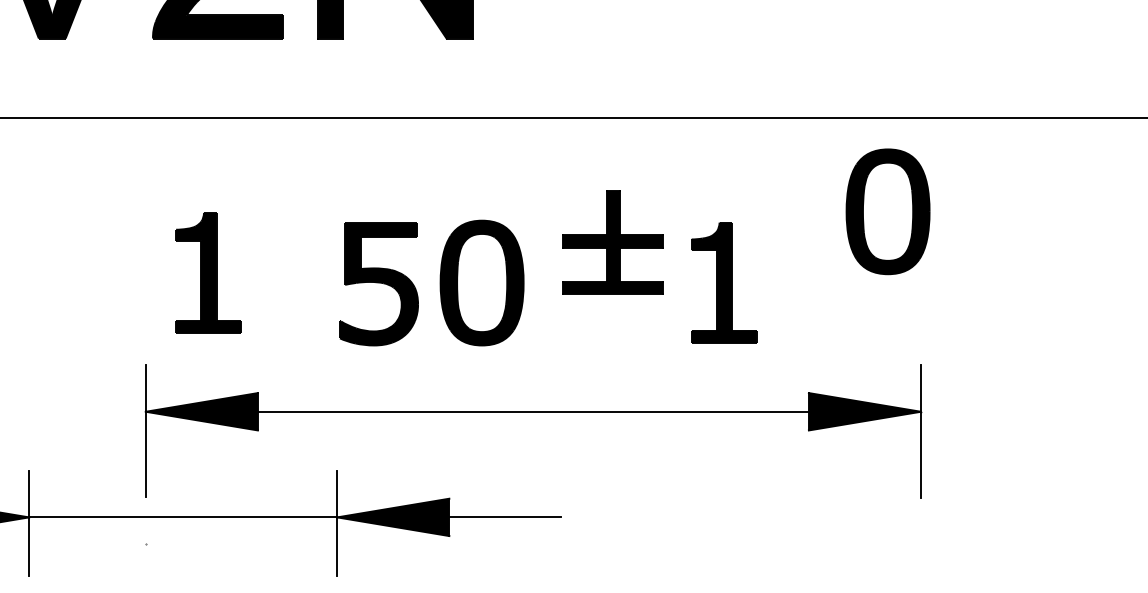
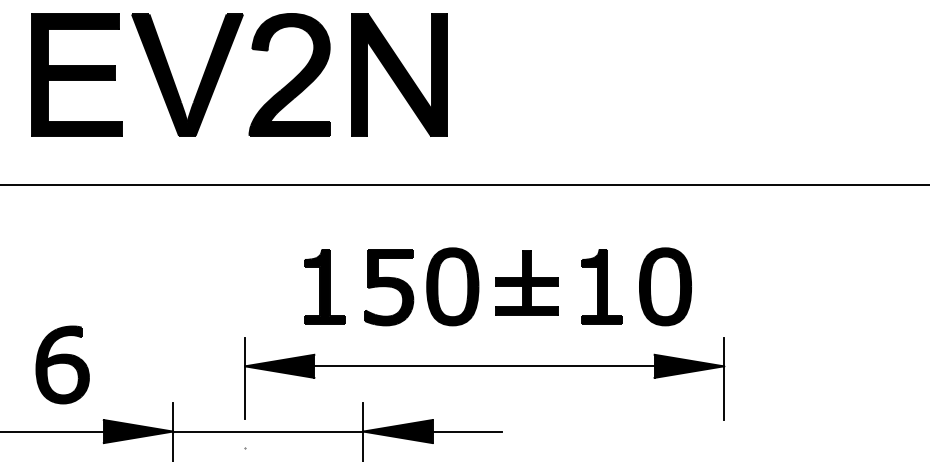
part: (888, 211) -> (665, 286), moved
part: (612, 242) -> (526, 282), moved
part: (207, 272) -> (324, 286), moved

